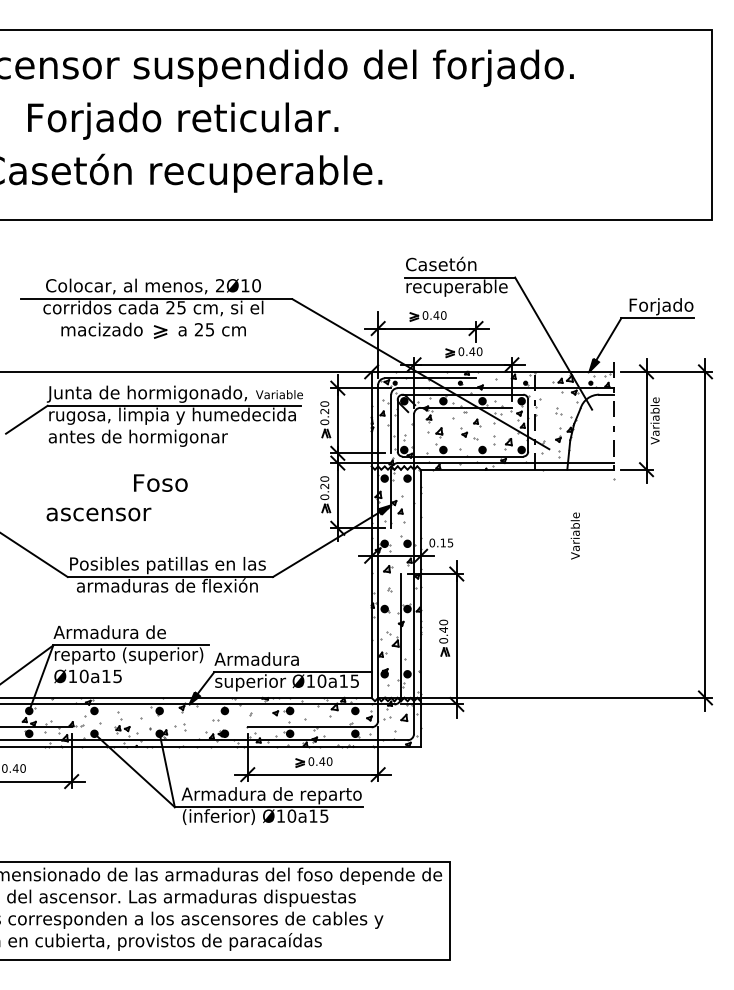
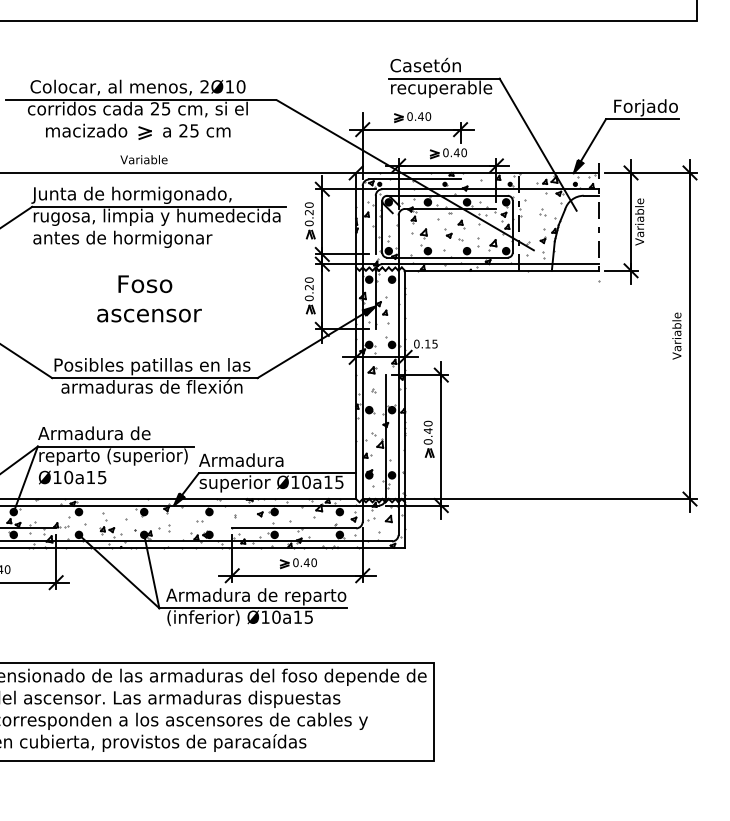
text: (279, 394) -> (144, 159), moved
text: (98, 514) -> (149, 315), moved
text: (574, 535) -> (676, 335), moved

